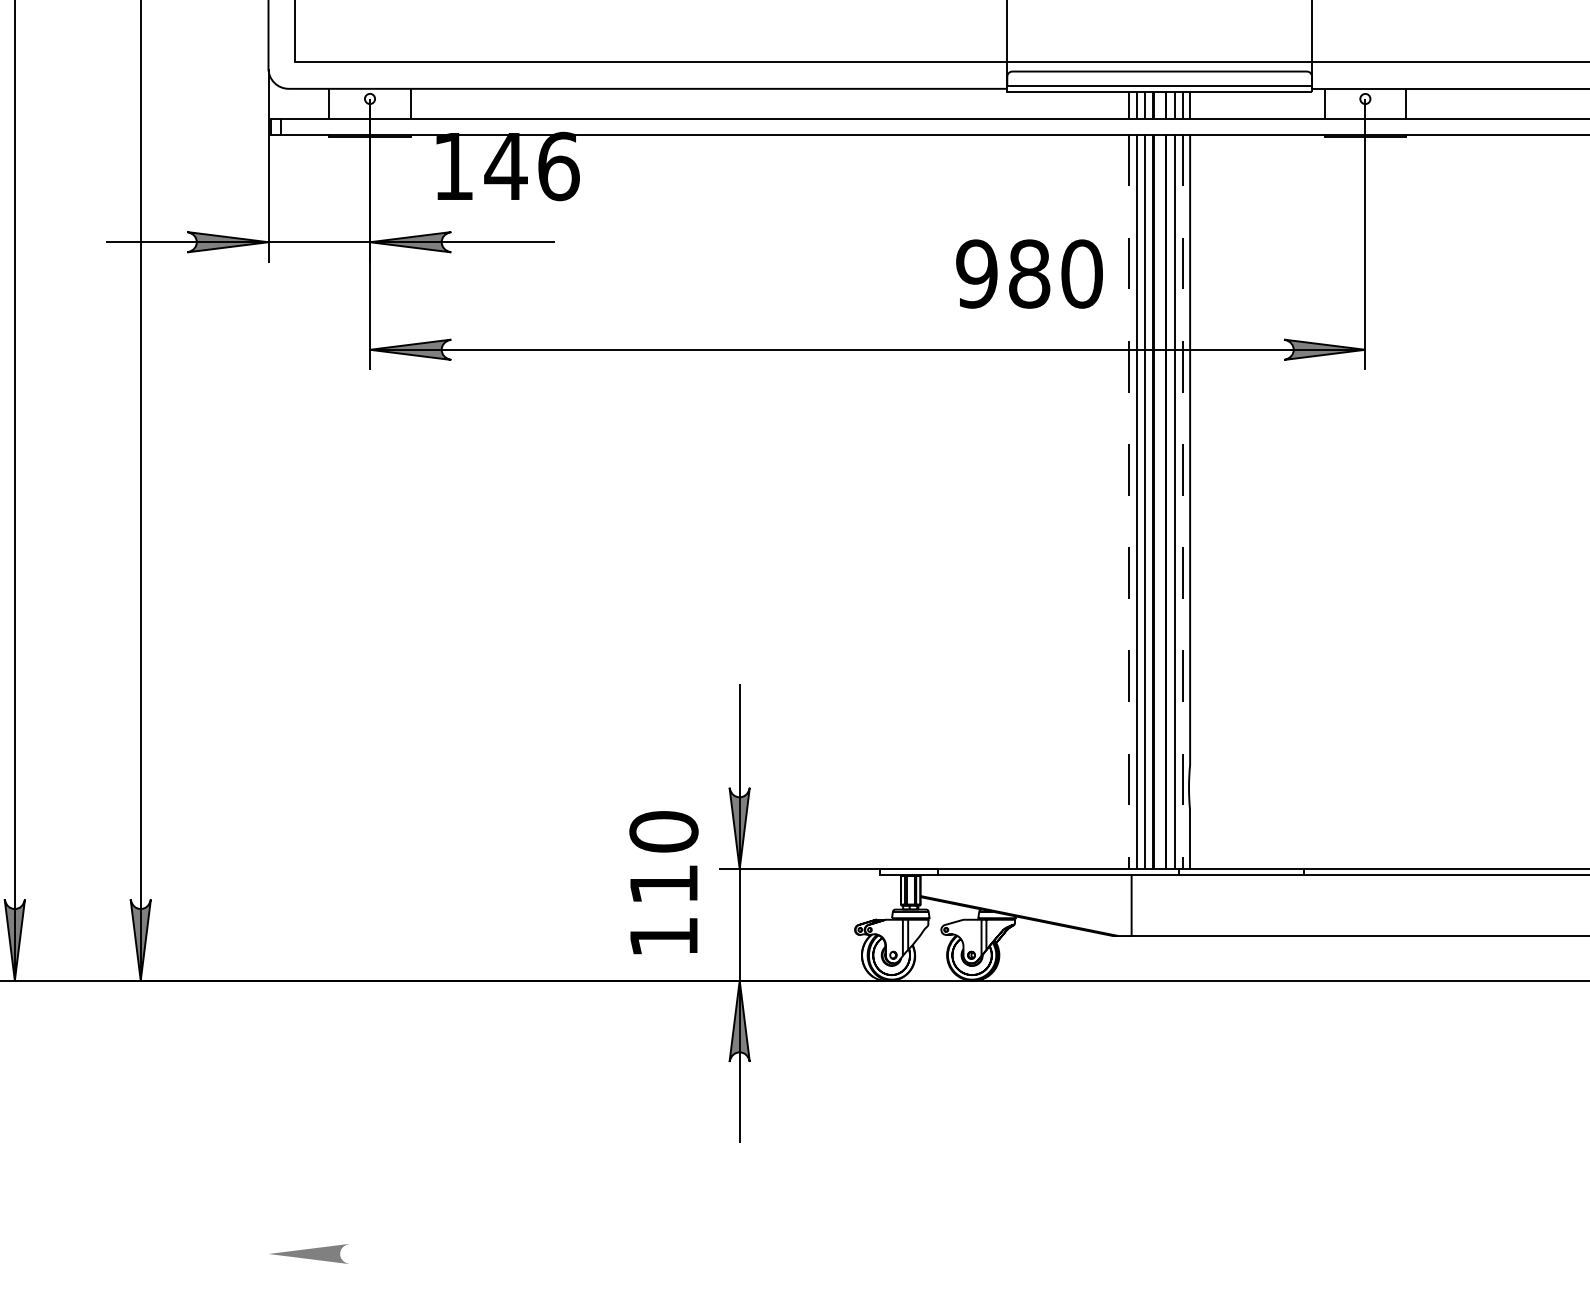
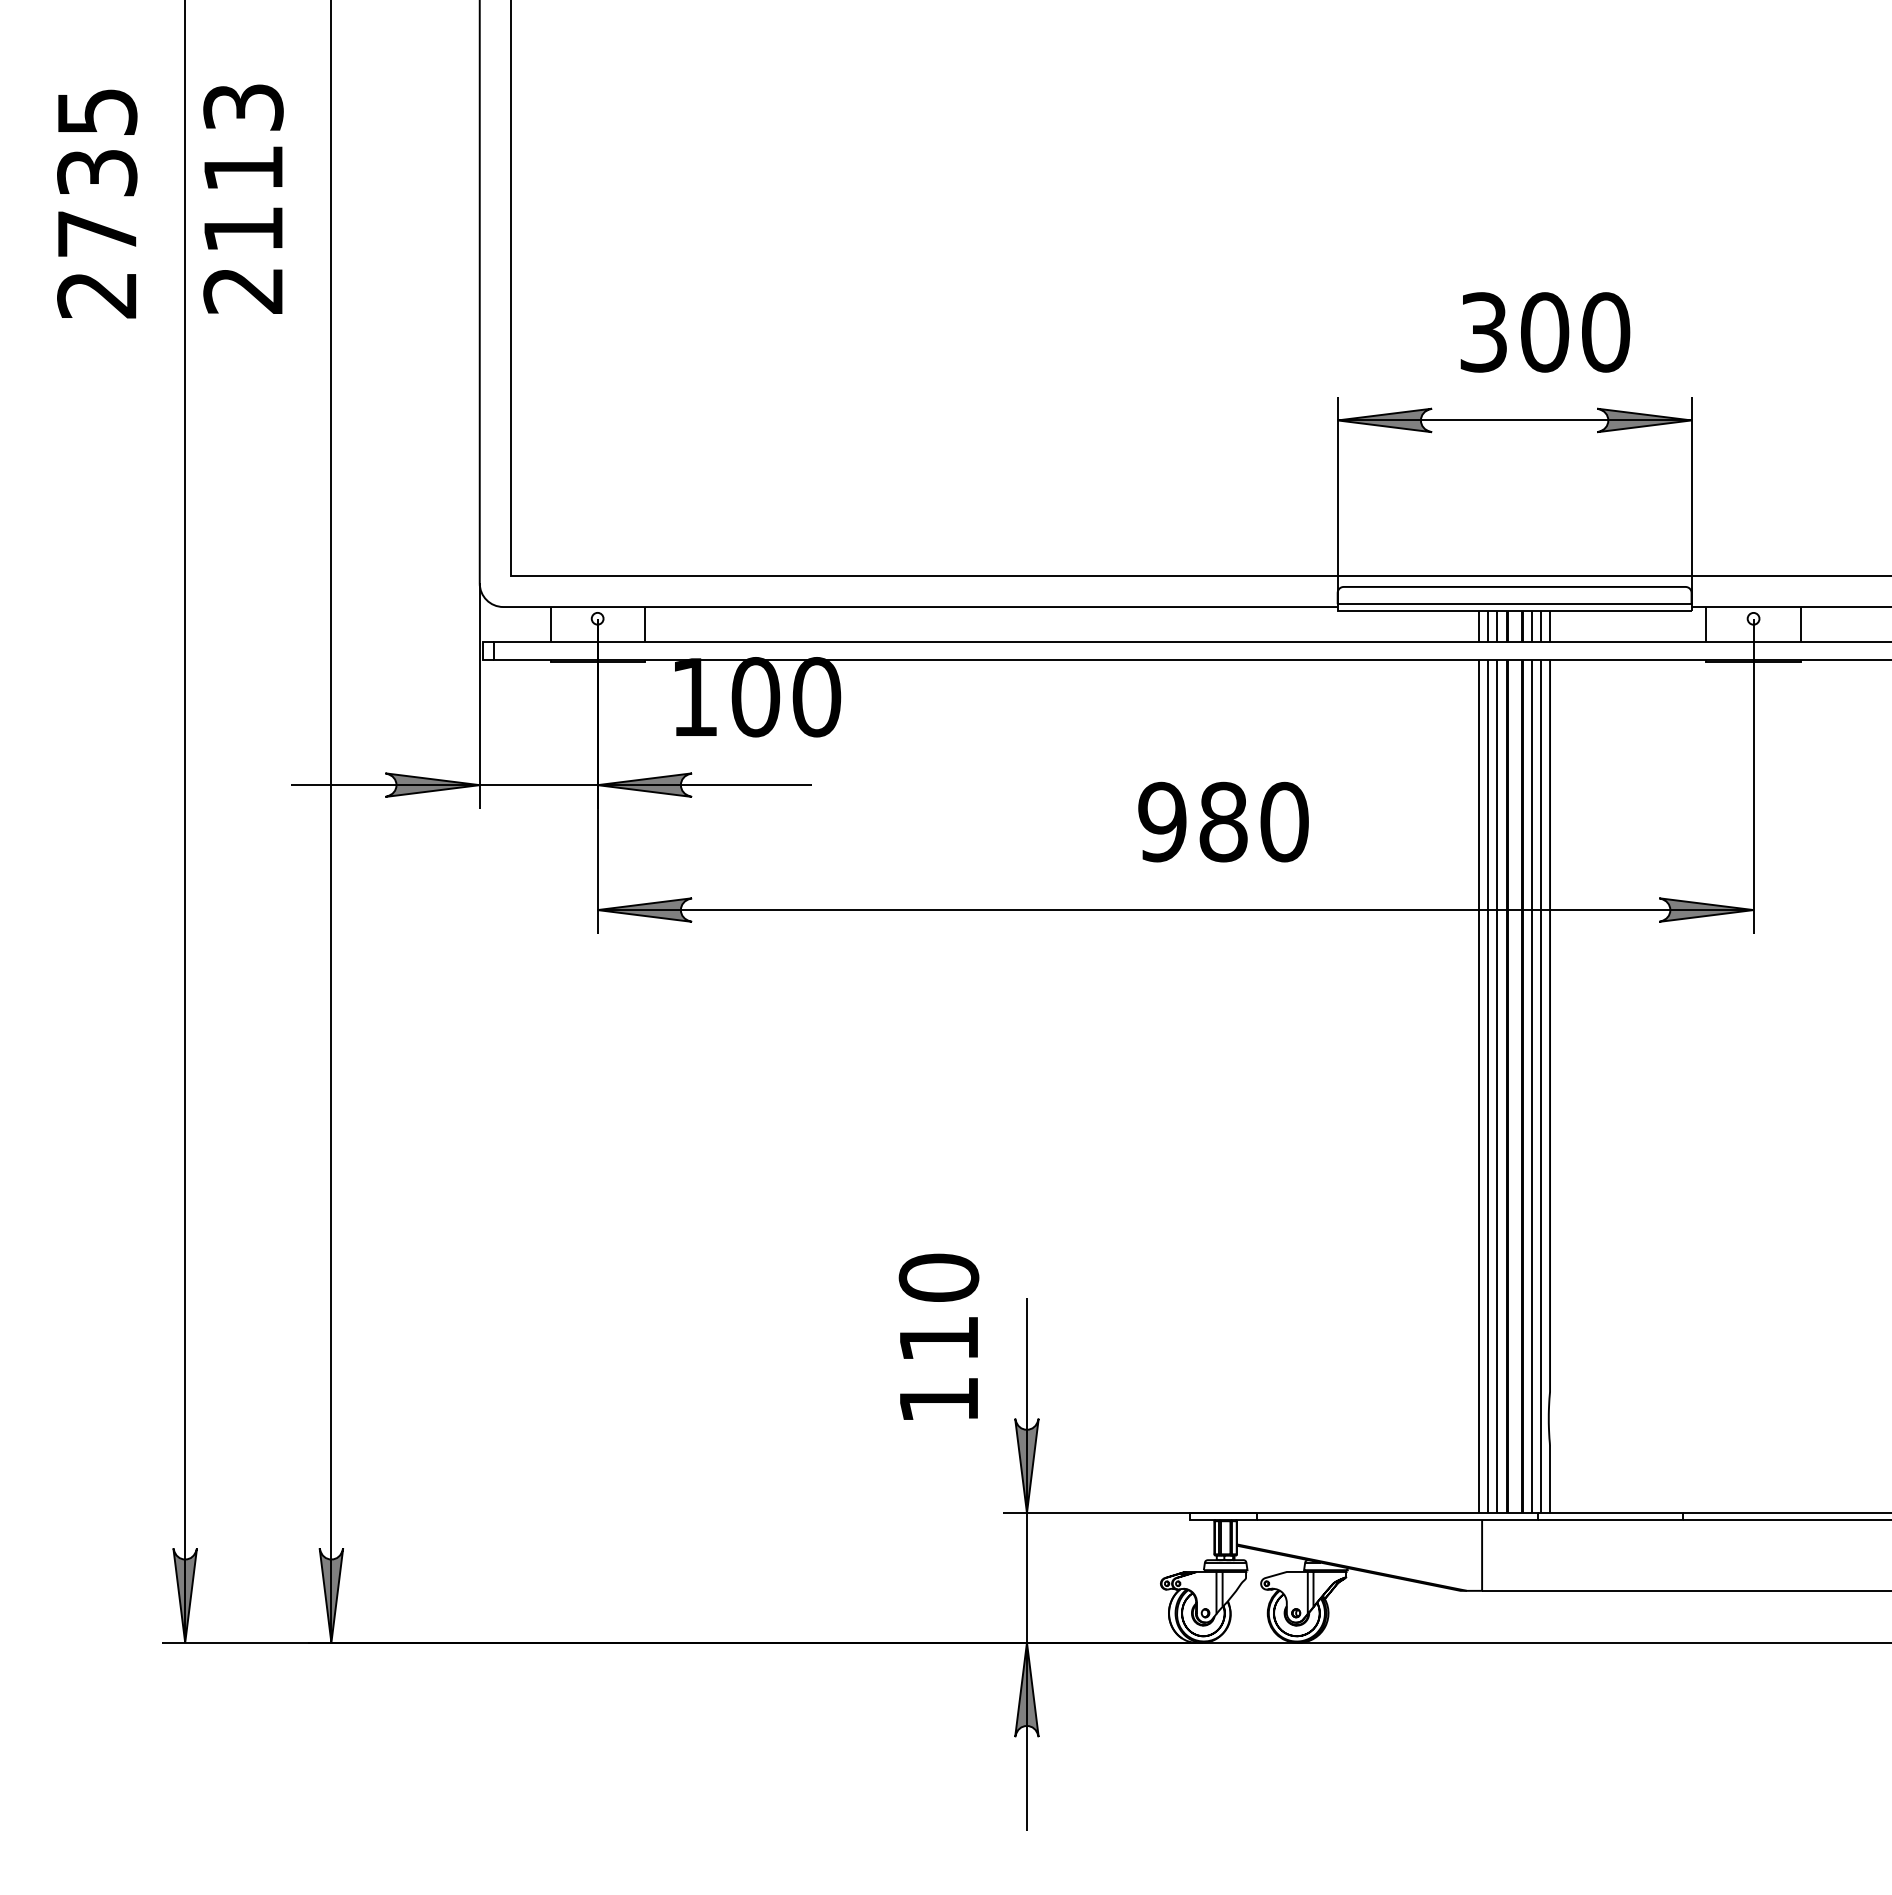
text: (531, 166) -> (785, 697), 146 -> 100
text: (1029, 273) -> (1223, 821), moved
line: (1129, 502) -> (1479, 1087), dashed -> solid
line: (1182, 502) -> (1541, 1087), dashed -> solid
text: (663, 882) -> (938, 1336), moved

